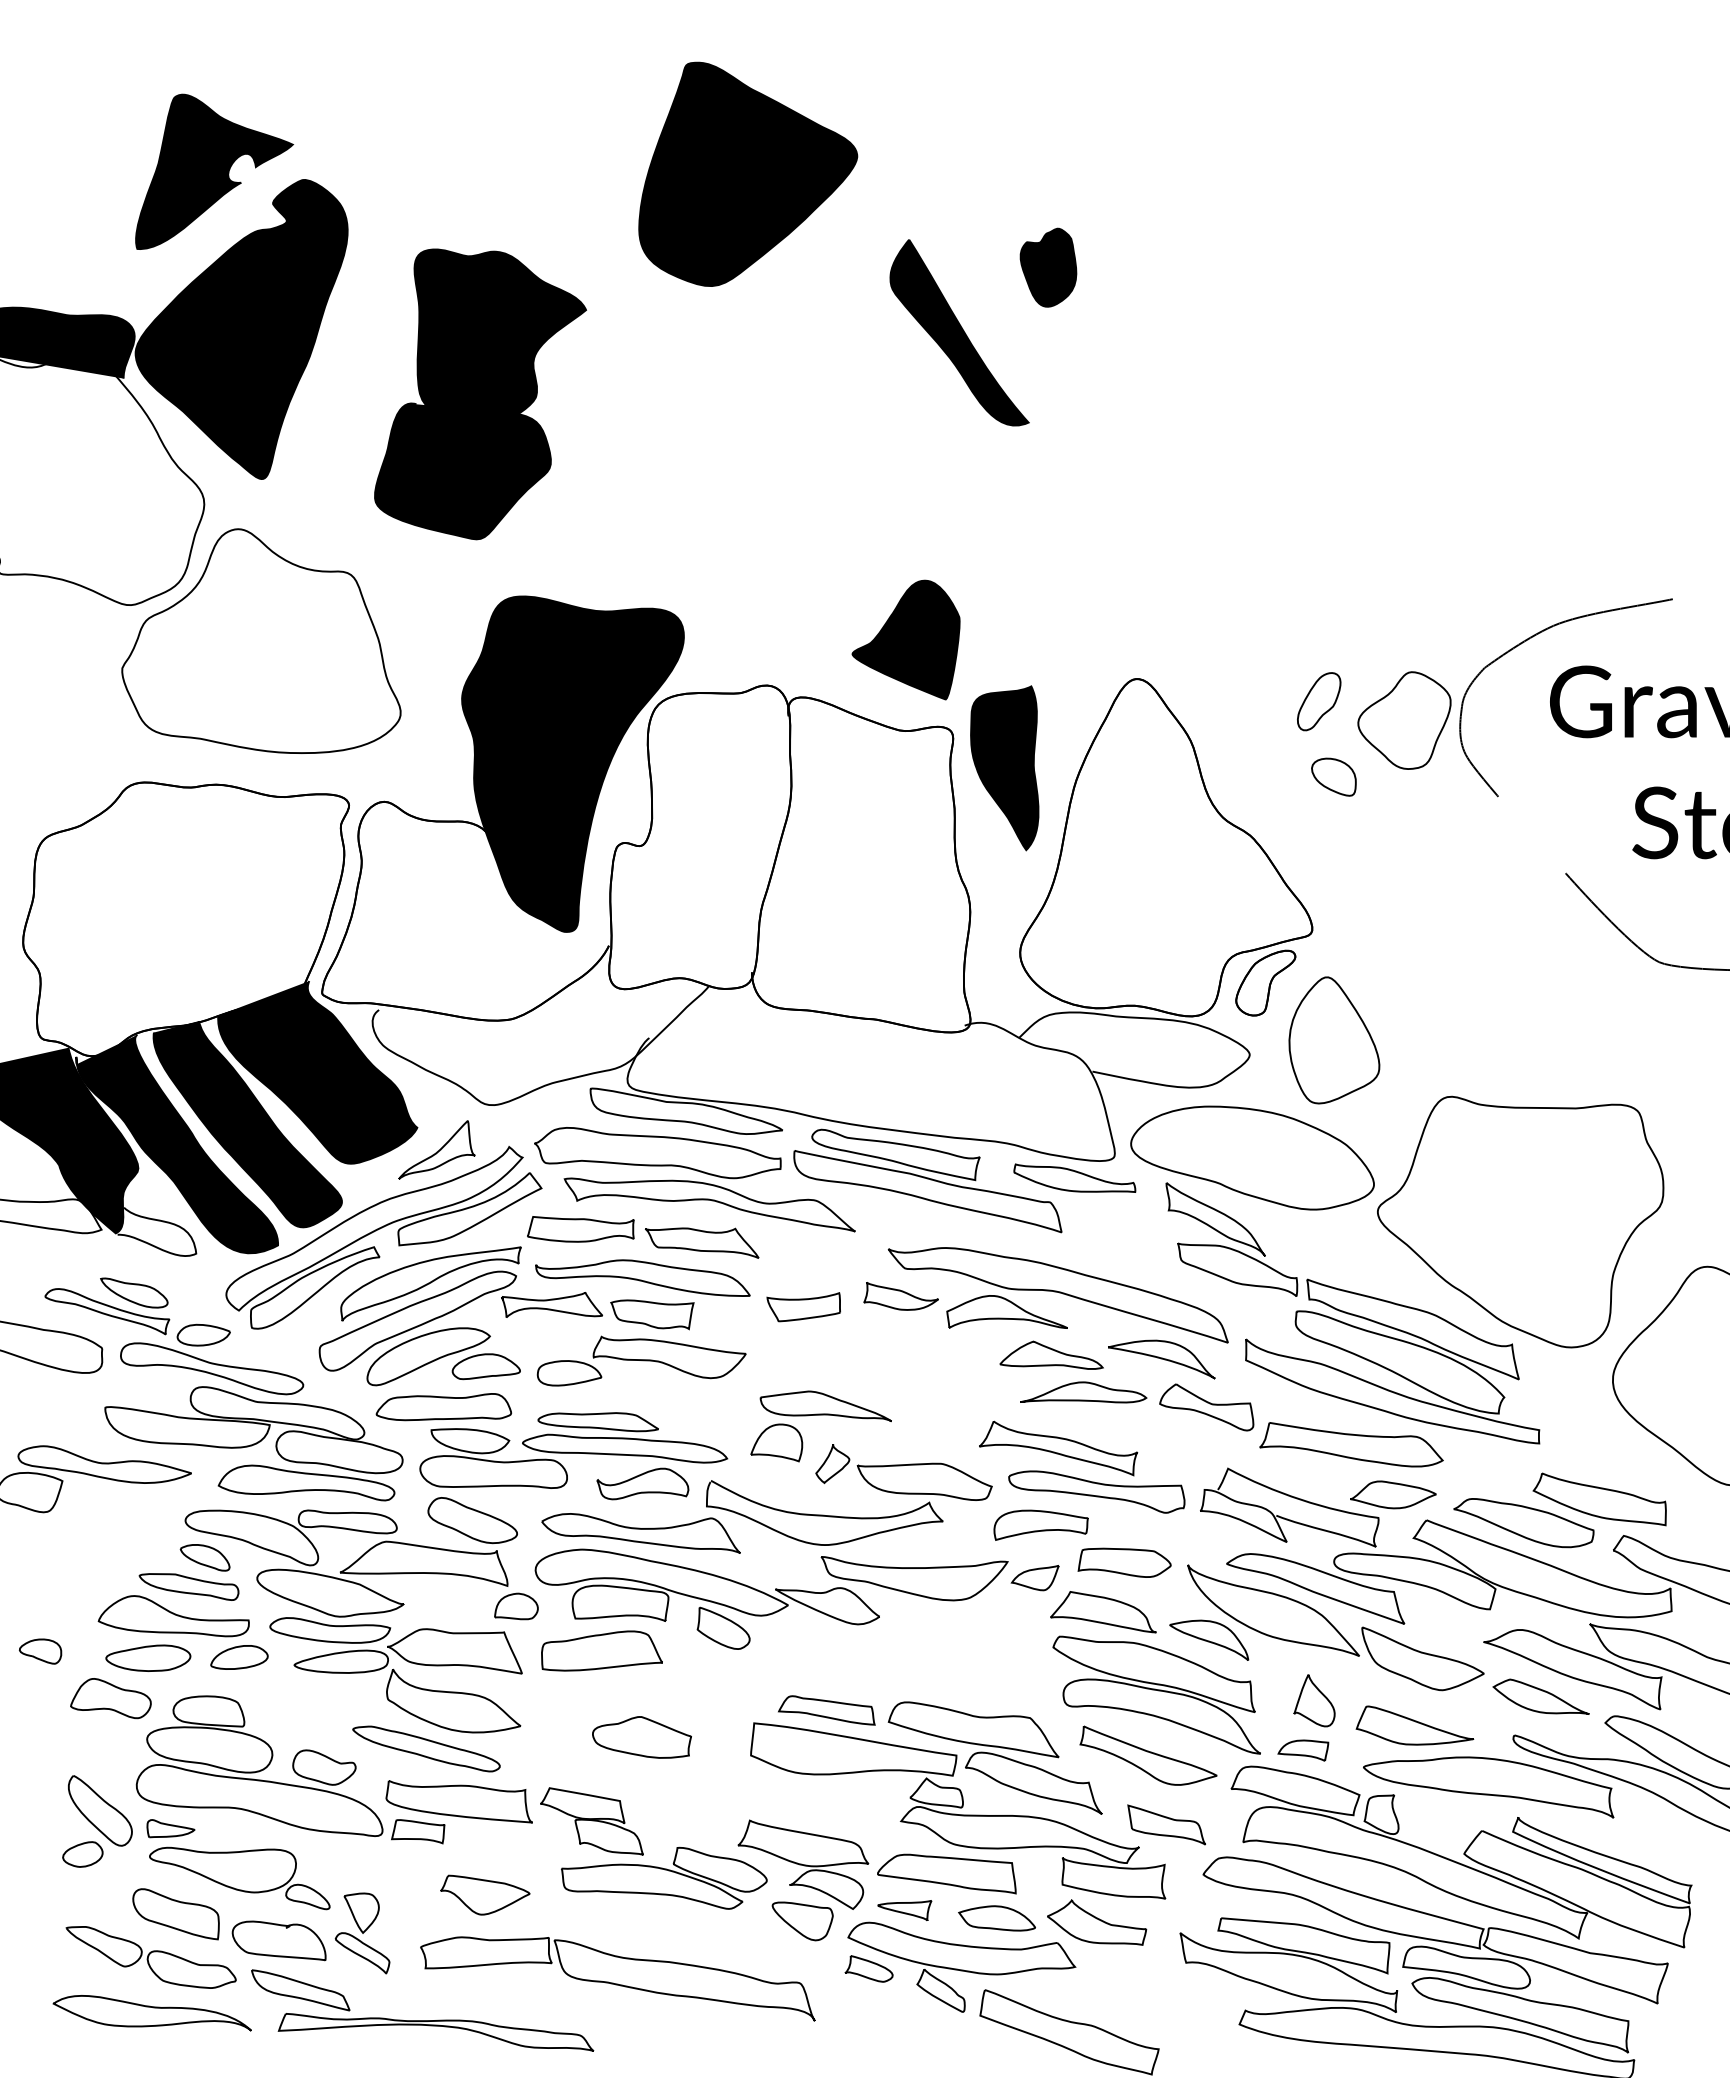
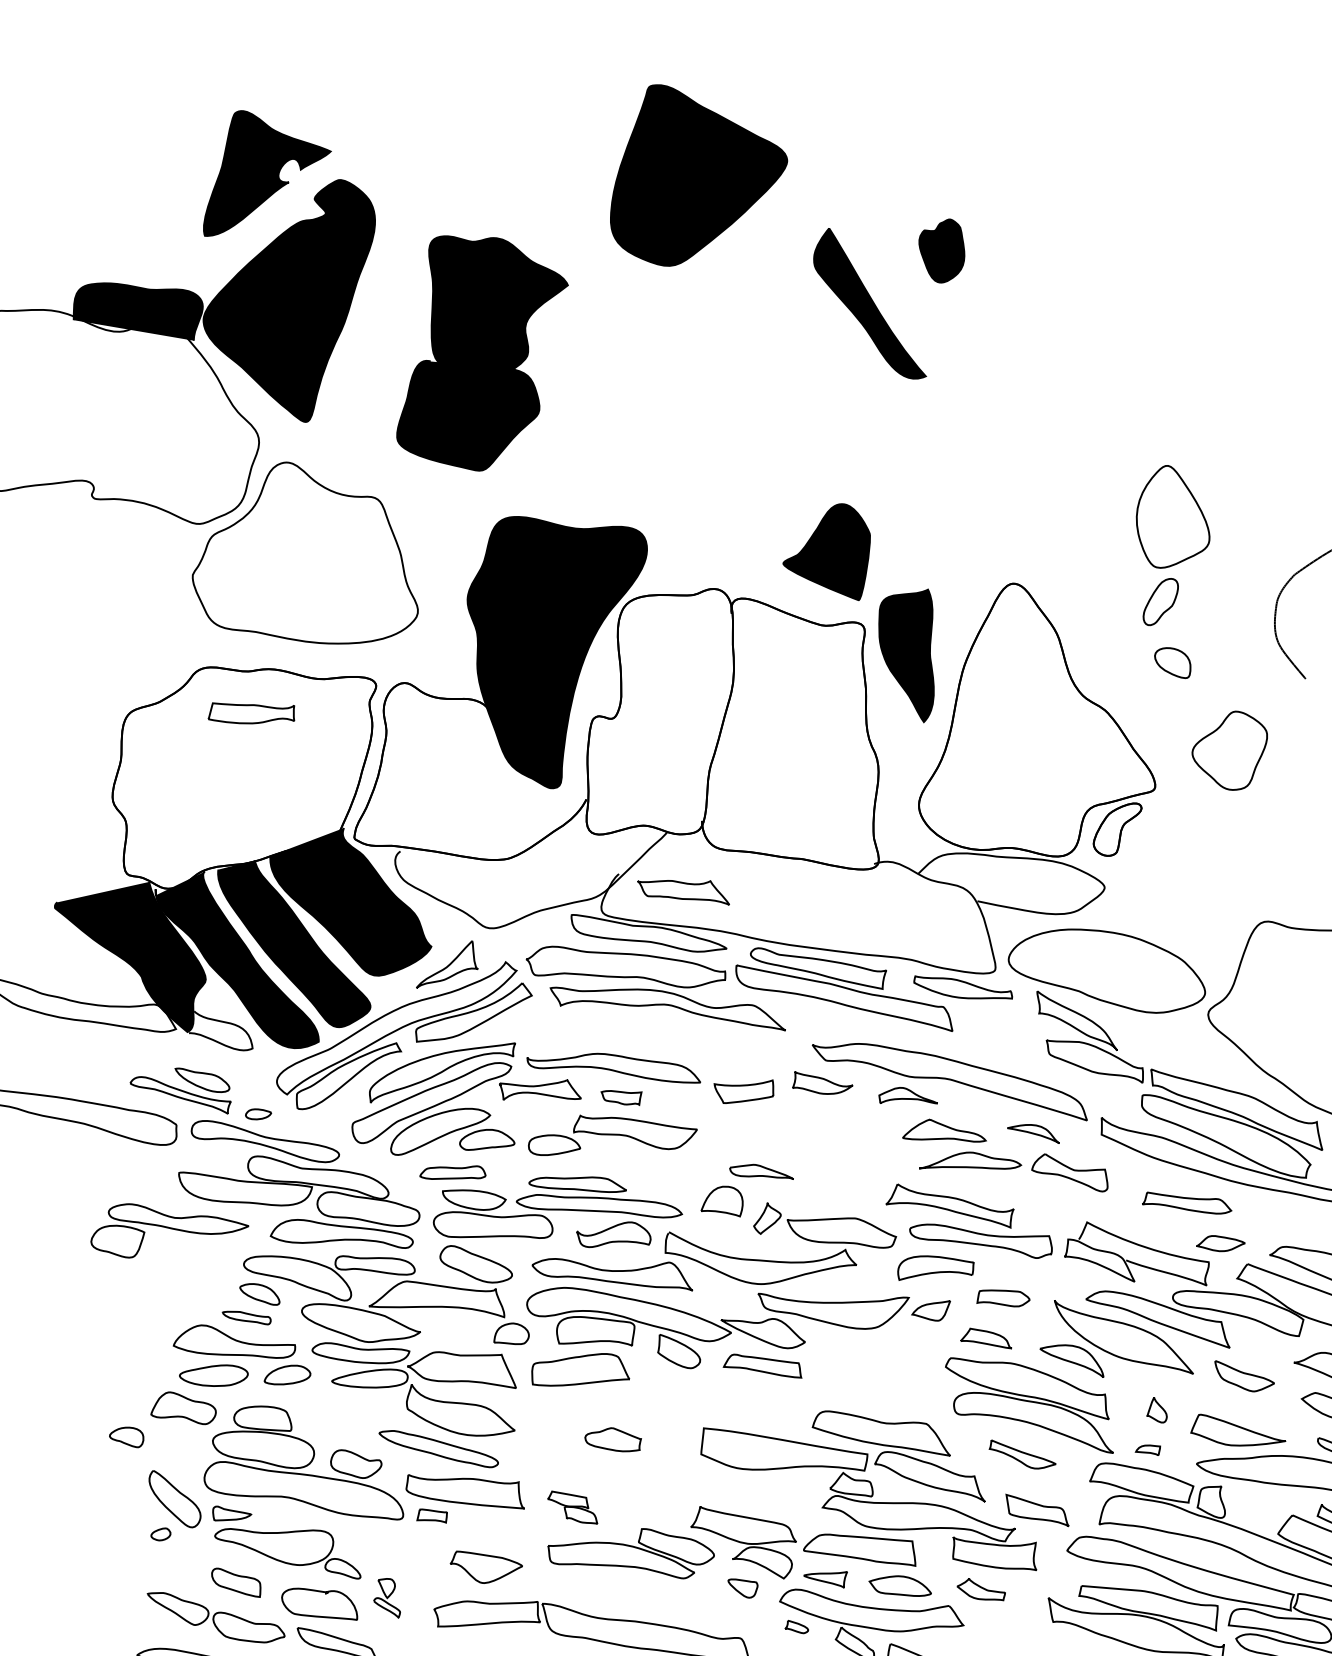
part: (1404, 720) -> (1229, 750), moved
part: (1334, 1040) -> (1173, 516), moved
part: (580, 1229) -> (251, 713), moved
part: (702, 1242) -> (683, 892), moved
part: (1006, 1311) -> (907, 1095), size x0.6
part: (652, 1314) -> (621, 1097), size x0.6
part: (203, 1334) -> (258, 1113), size x0.6
part: (1161, 1359) -> (1033, 1134), size x0.6
part: (825, 1406) -> (761, 1172), size x0.6
part: (443, 1407) -> (452, 1172), size x0.6
part: (1351, 1444) -> (1186, 1202), size x0.6
part: (1393, 1494) -> (1220, 1243), size x0.7
part: (1124, 1562) -> (1003, 1298), size x0.7
part: (188, 1586) -> (246, 1317), size x0.6
part: (1103, 1612) -> (986, 1338), size x0.6
part: (40, 1651) -> (126, 1437), moved
part: (1422, 1658) -> (1244, 1375), size x0.6
part: (1314, 1700) -> (1157, 1409), size x0.6
part: (826, 1710) -> (762, 1366), moved
part: (641, 1737) -> (612, 1439), size x0.7
part: (1303, 1750) -> (1148, 1450), size x0.6
part: (1148, 1755) -> (1022, 1454), size x0.6
part: (591, 1821) -> (572, 1507), size x0.6
part: (418, 1831) -> (432, 1515), size x0.7
part: (82, 1854) -> (160, 1534), size x0.6
part: (175, 1914) -> (235, 1582), size x0.7
part: (802, 1921) -> (742, 1588), size x0.6
part: (1097, 1922) -> (981, 1589), size x0.6
part: (362, 1933) -> (387, 1598), size x0.6
part: (868, 1968) -> (796, 1626), size x0.6

